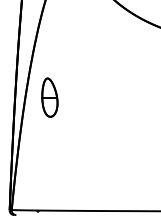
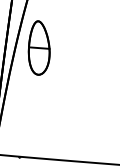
part: (49, 97) -> (39, 47), size x1.43

